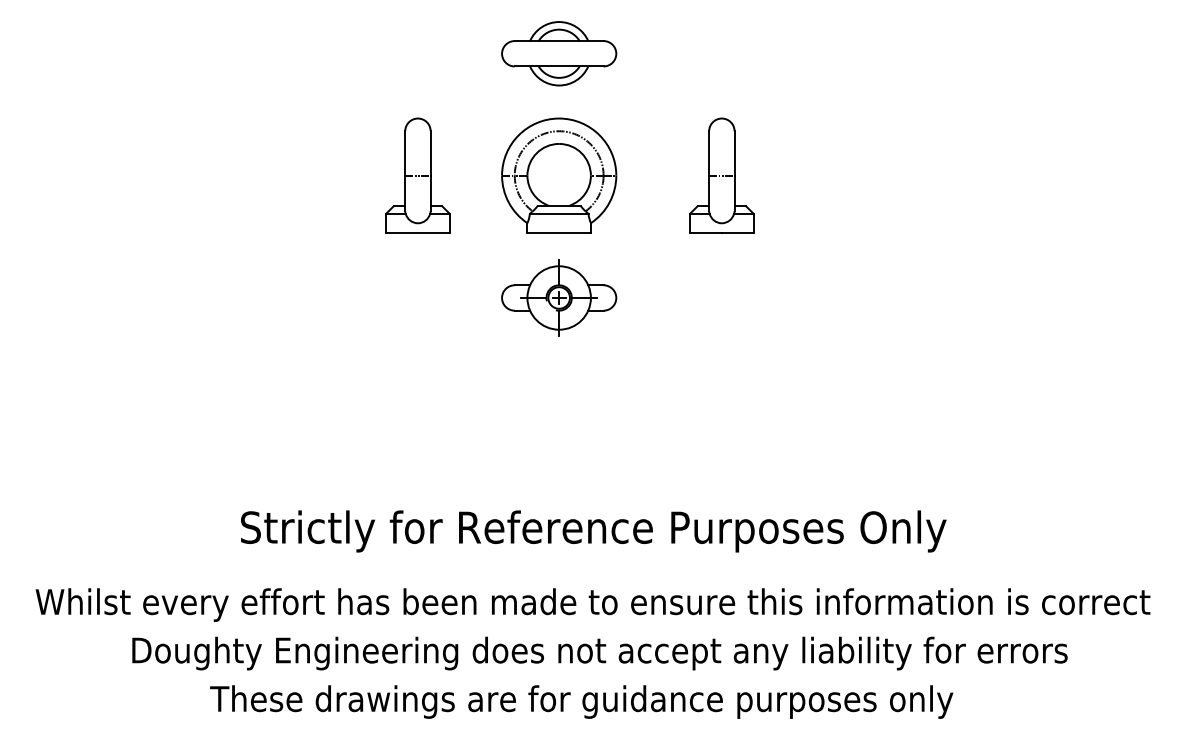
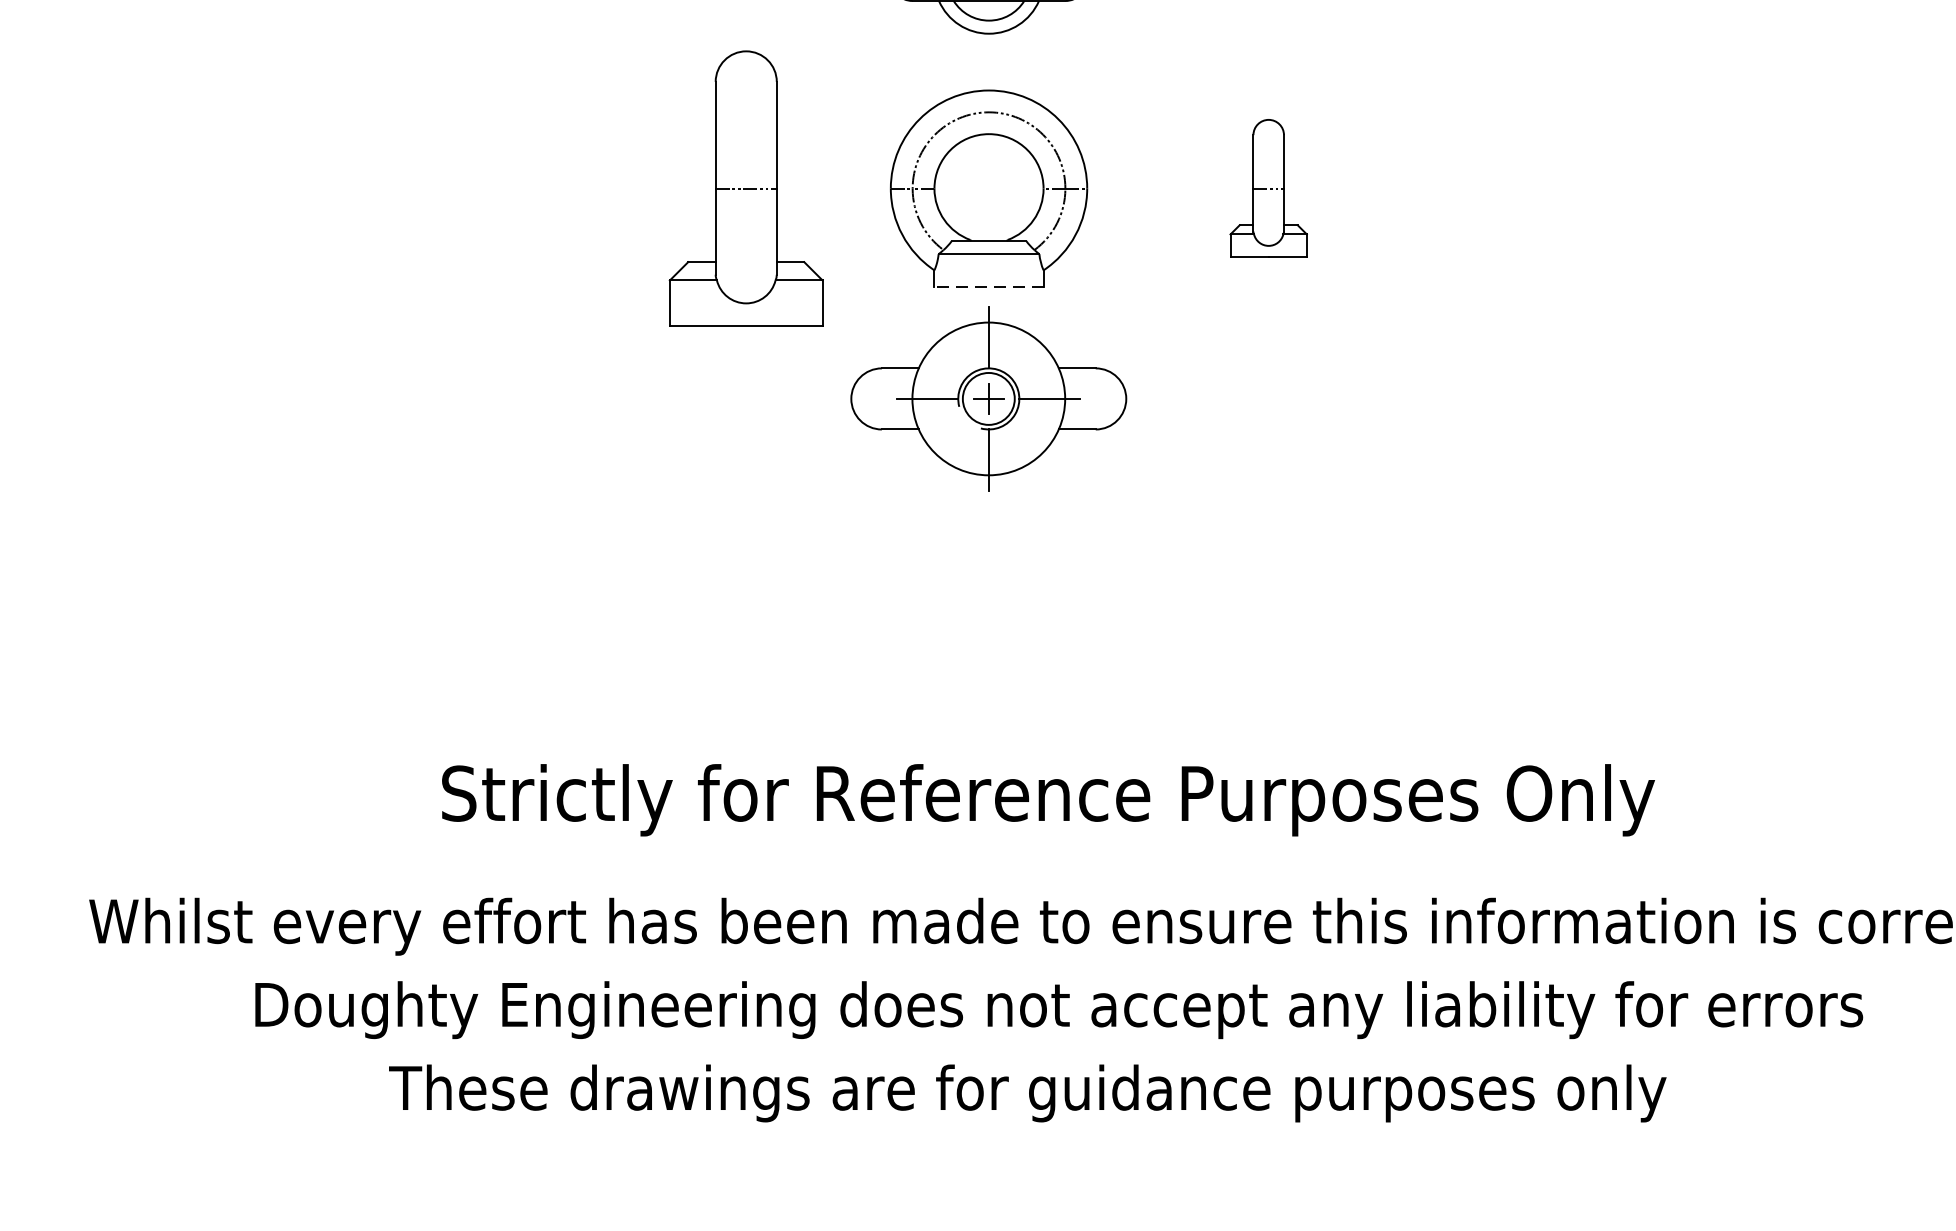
part: (417, 175) -> (745, 188), size x1.4
part: (721, 175) -> (1268, 188), size x0.7
line: (559, 232) -> (989, 286), solid -> dashed
part: (559, 297) -> (989, 398), size x1.4

